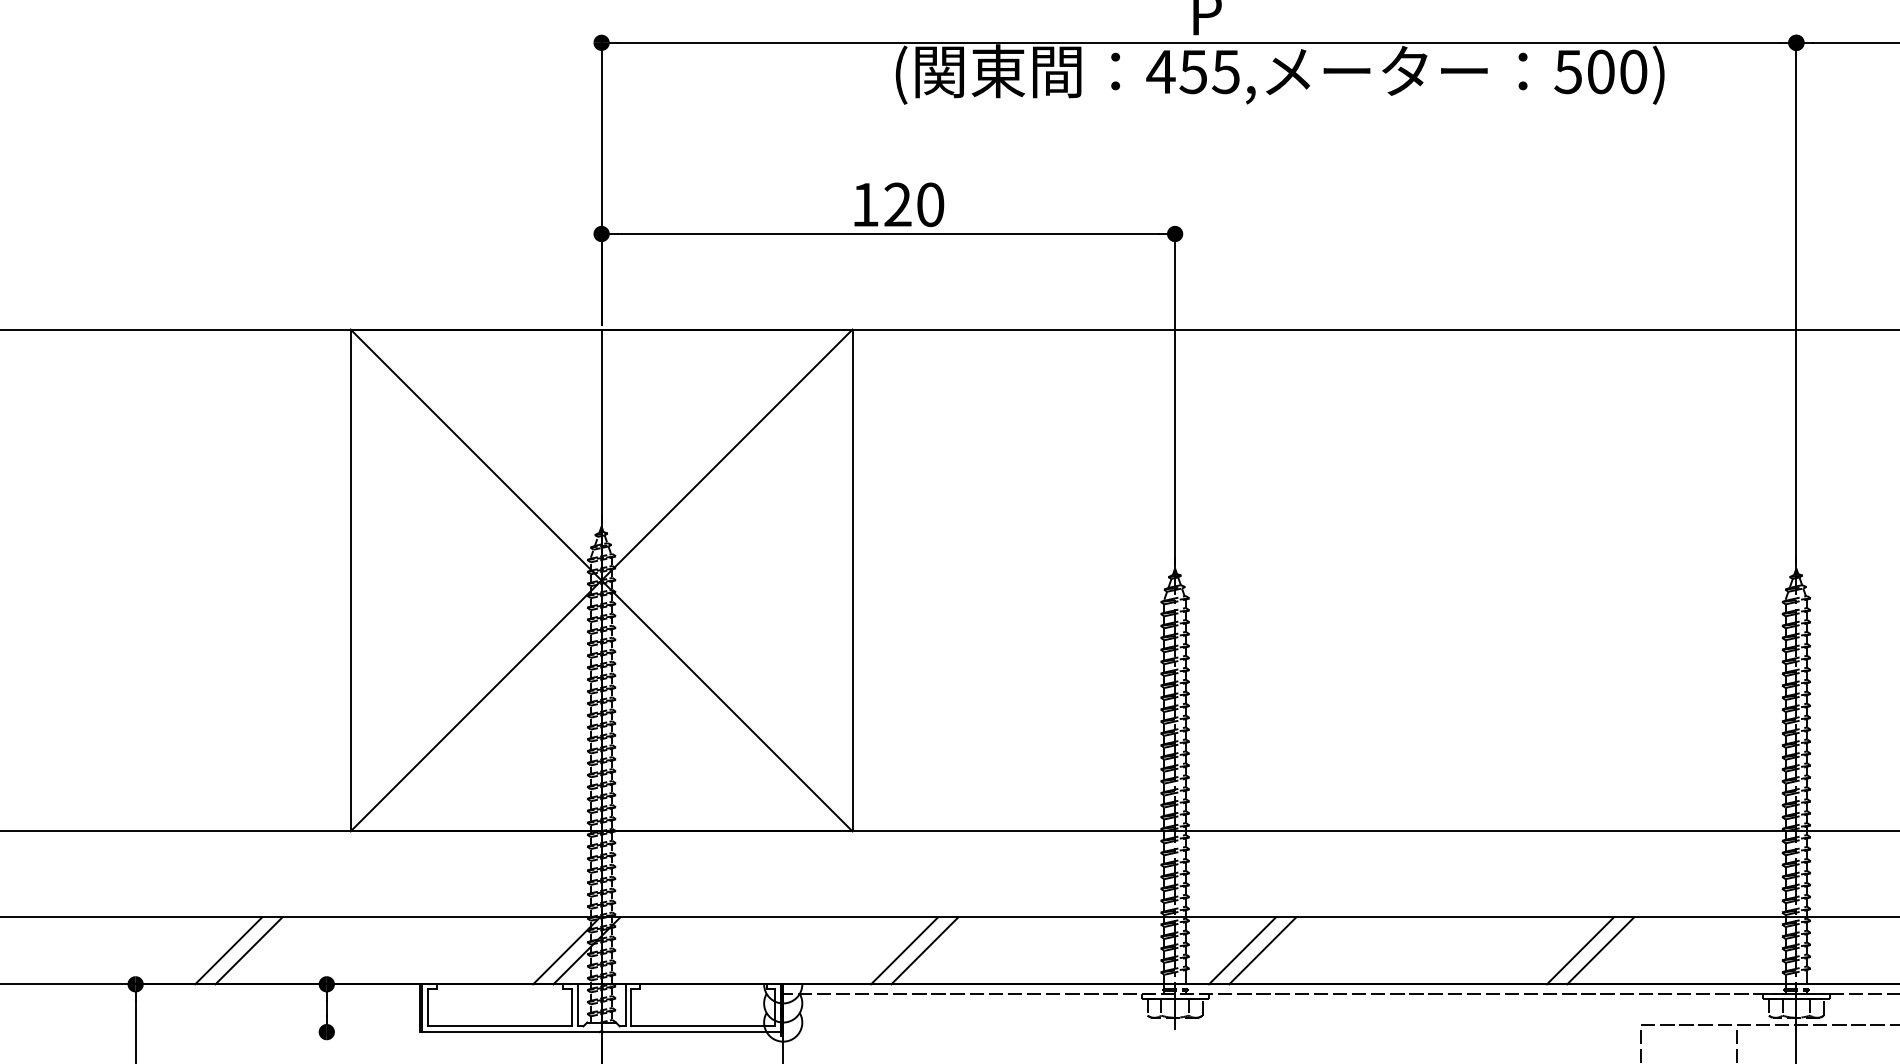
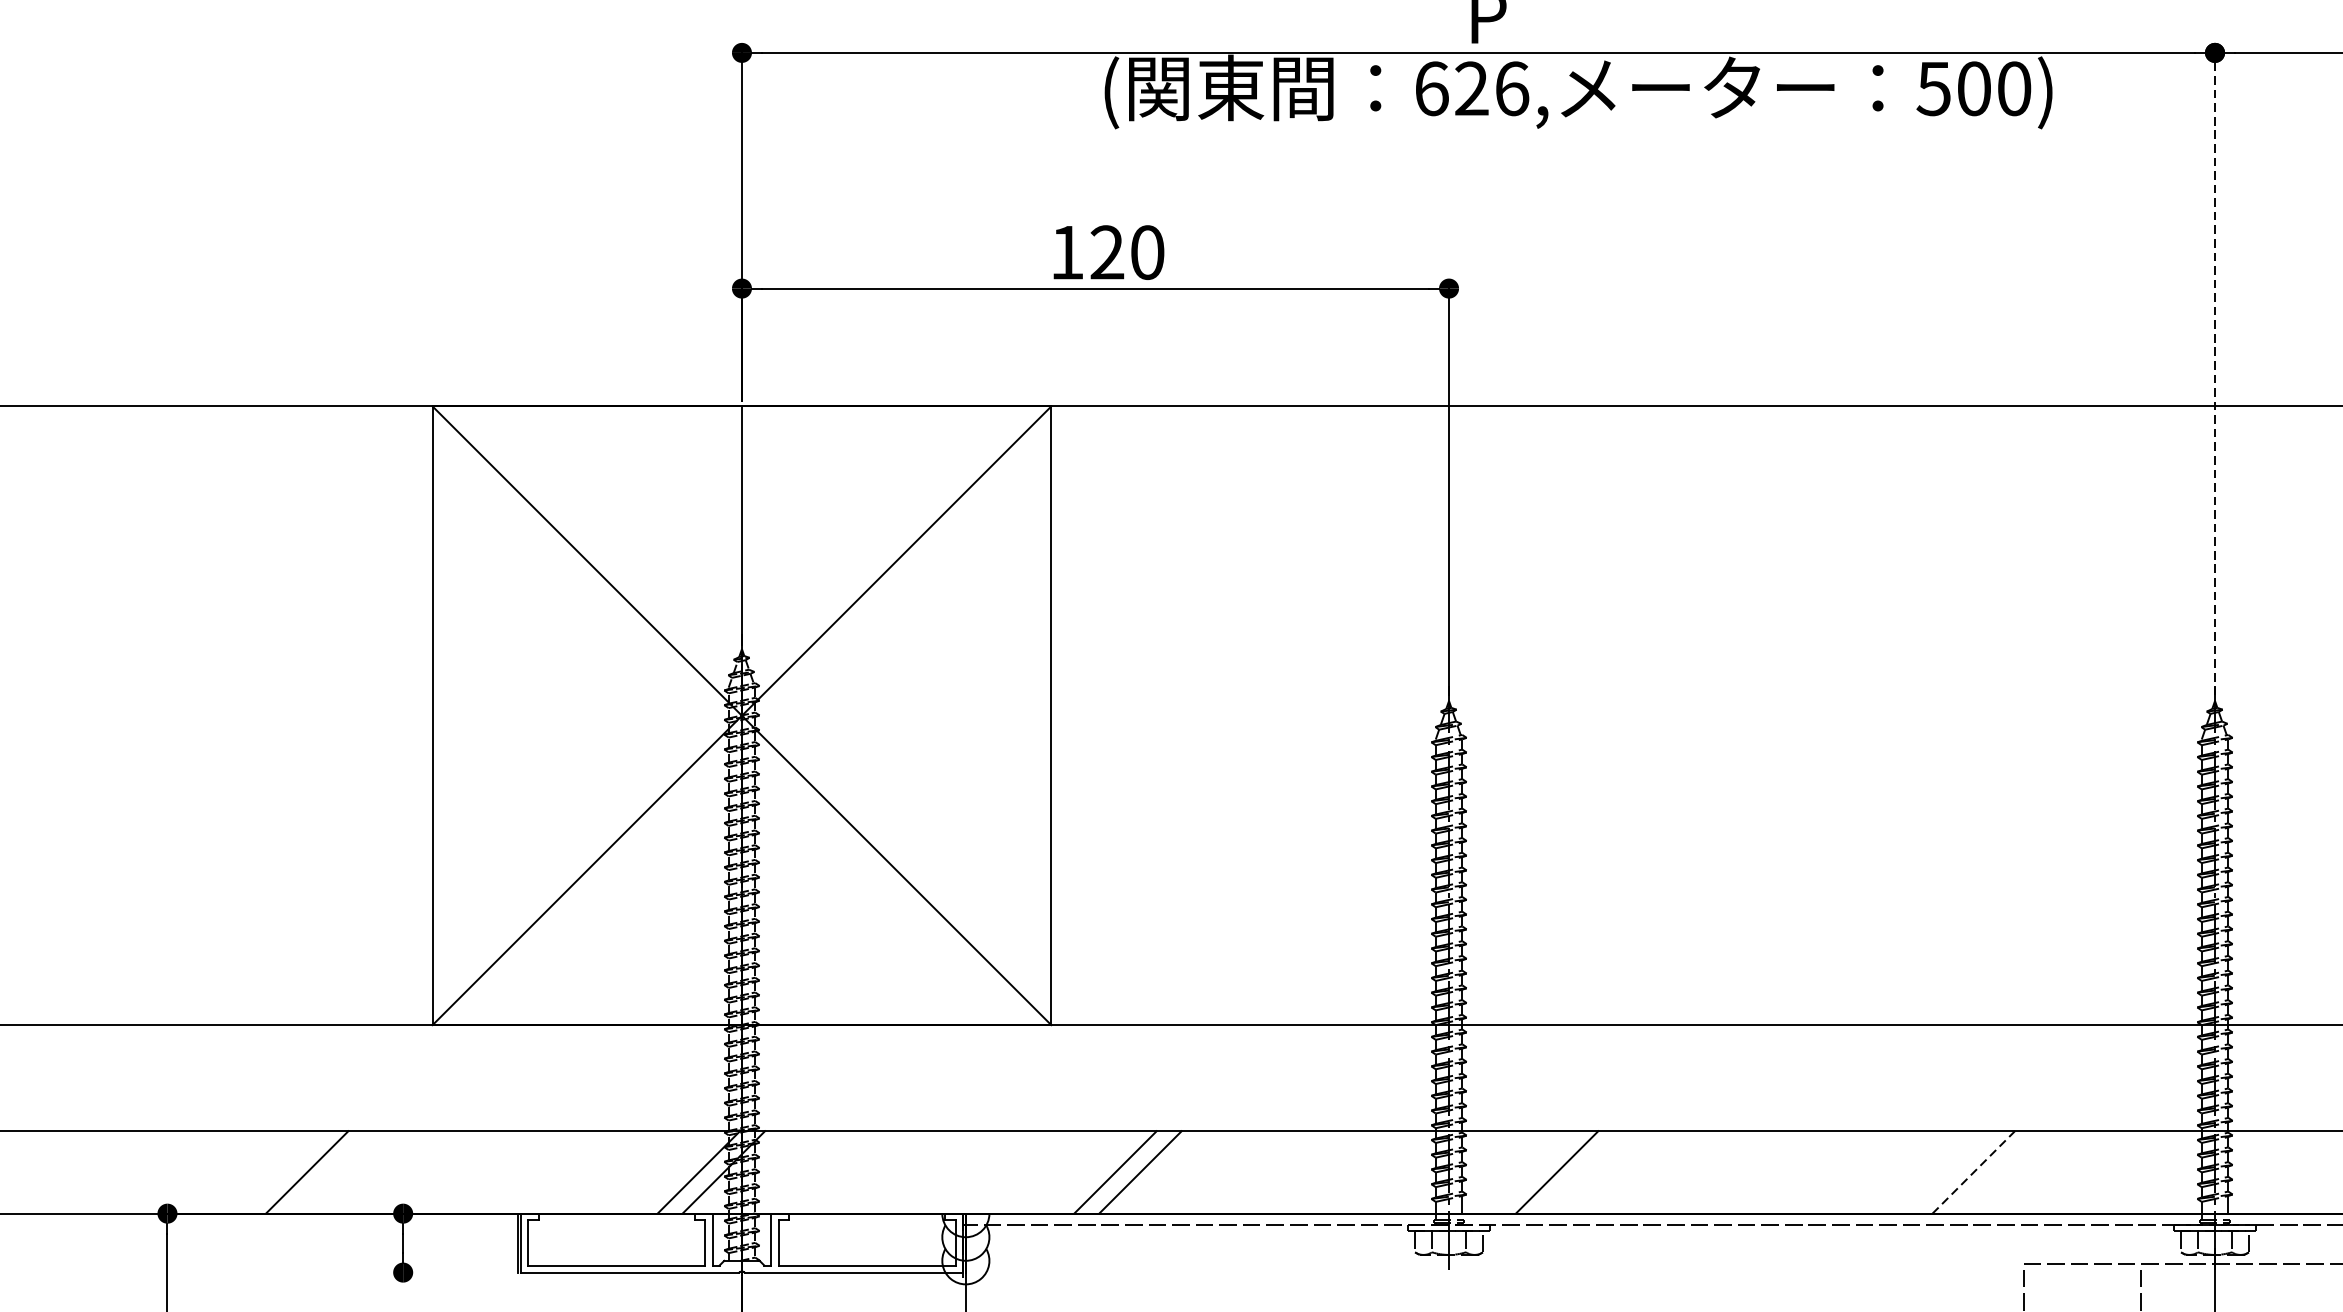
text: (1193, 71) -> (1471, 88), 455, -> 626,
line: (1796, 300) -> (2215, 370), solid -> dashed
line: (228, 950) -> (281, 1171), removed
line: (1242, 950) -> (1532, 1171), removed
line: (1579, 950) -> (1947, 1171), removed
line: (1601, 950) -> (1974, 1171), solid -> dashed

